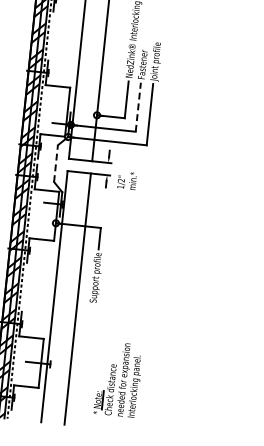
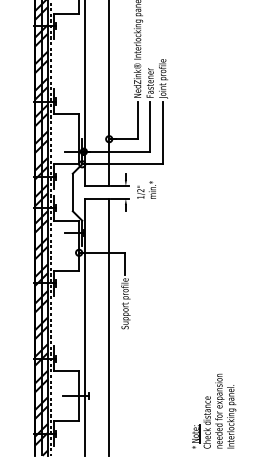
line: (138, 107) -> (150, 126), dashed -> solid
line: (55, 163) -> (72, 192), dashed -> solid
text: (127, 180) -> (146, 189), moved
part: (119, 378) -> (214, 410), moved

